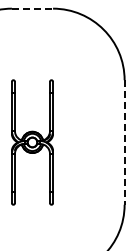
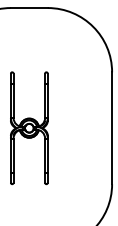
line: (32, 8) -> (29, 7), dashed -> solid
line: (124, 142) -> (112, 128), dashed -> solid

